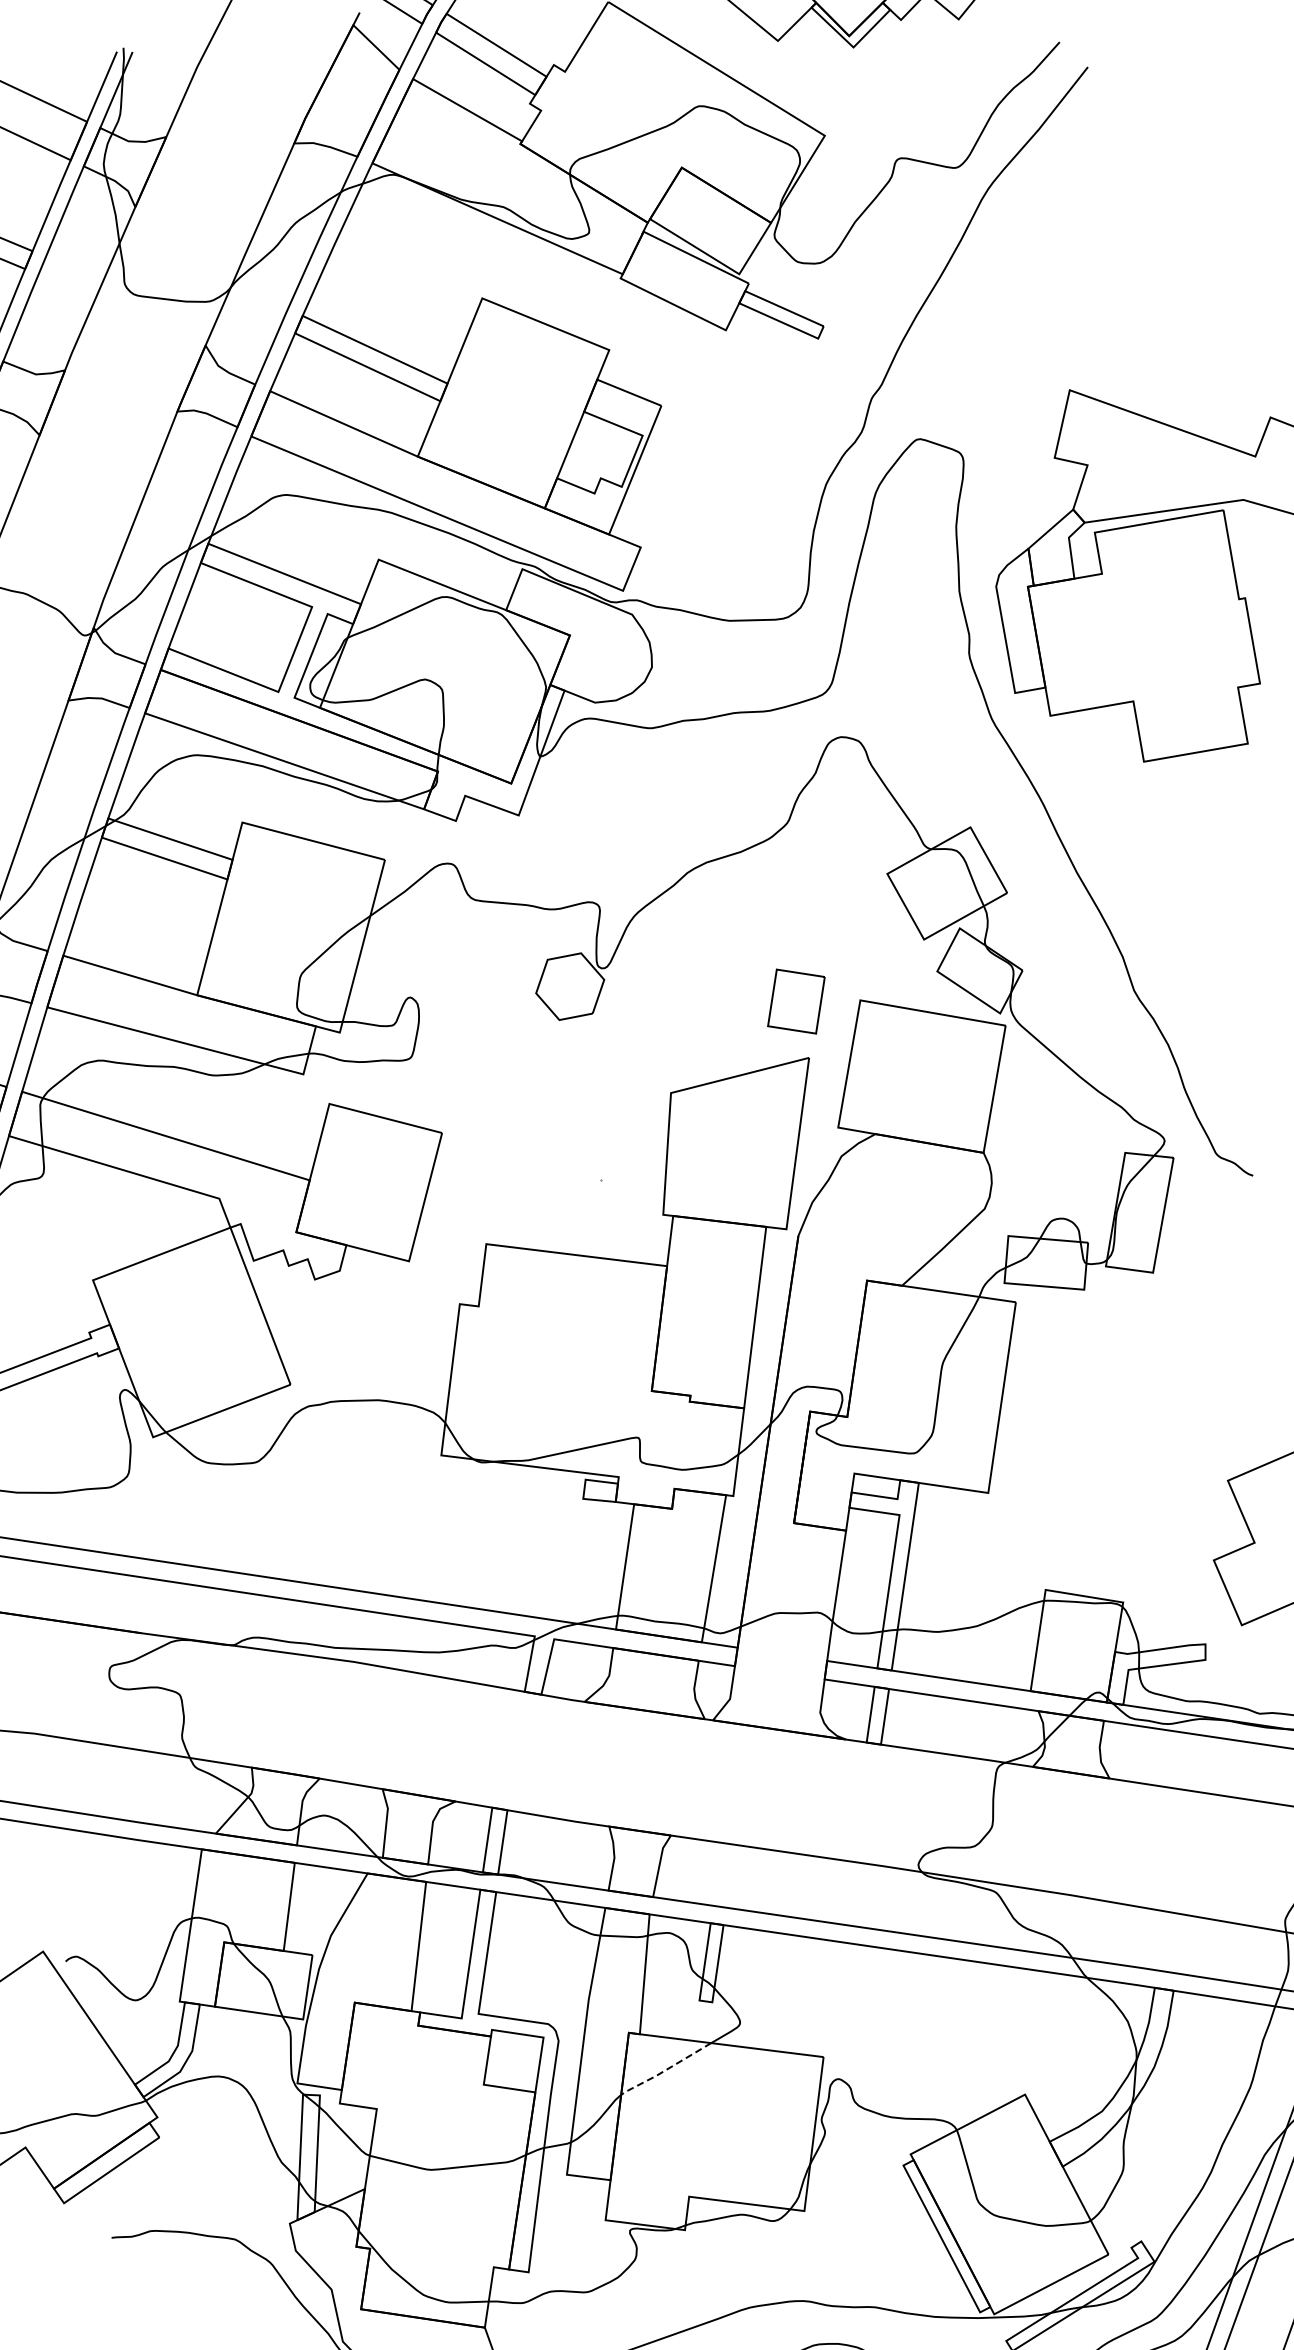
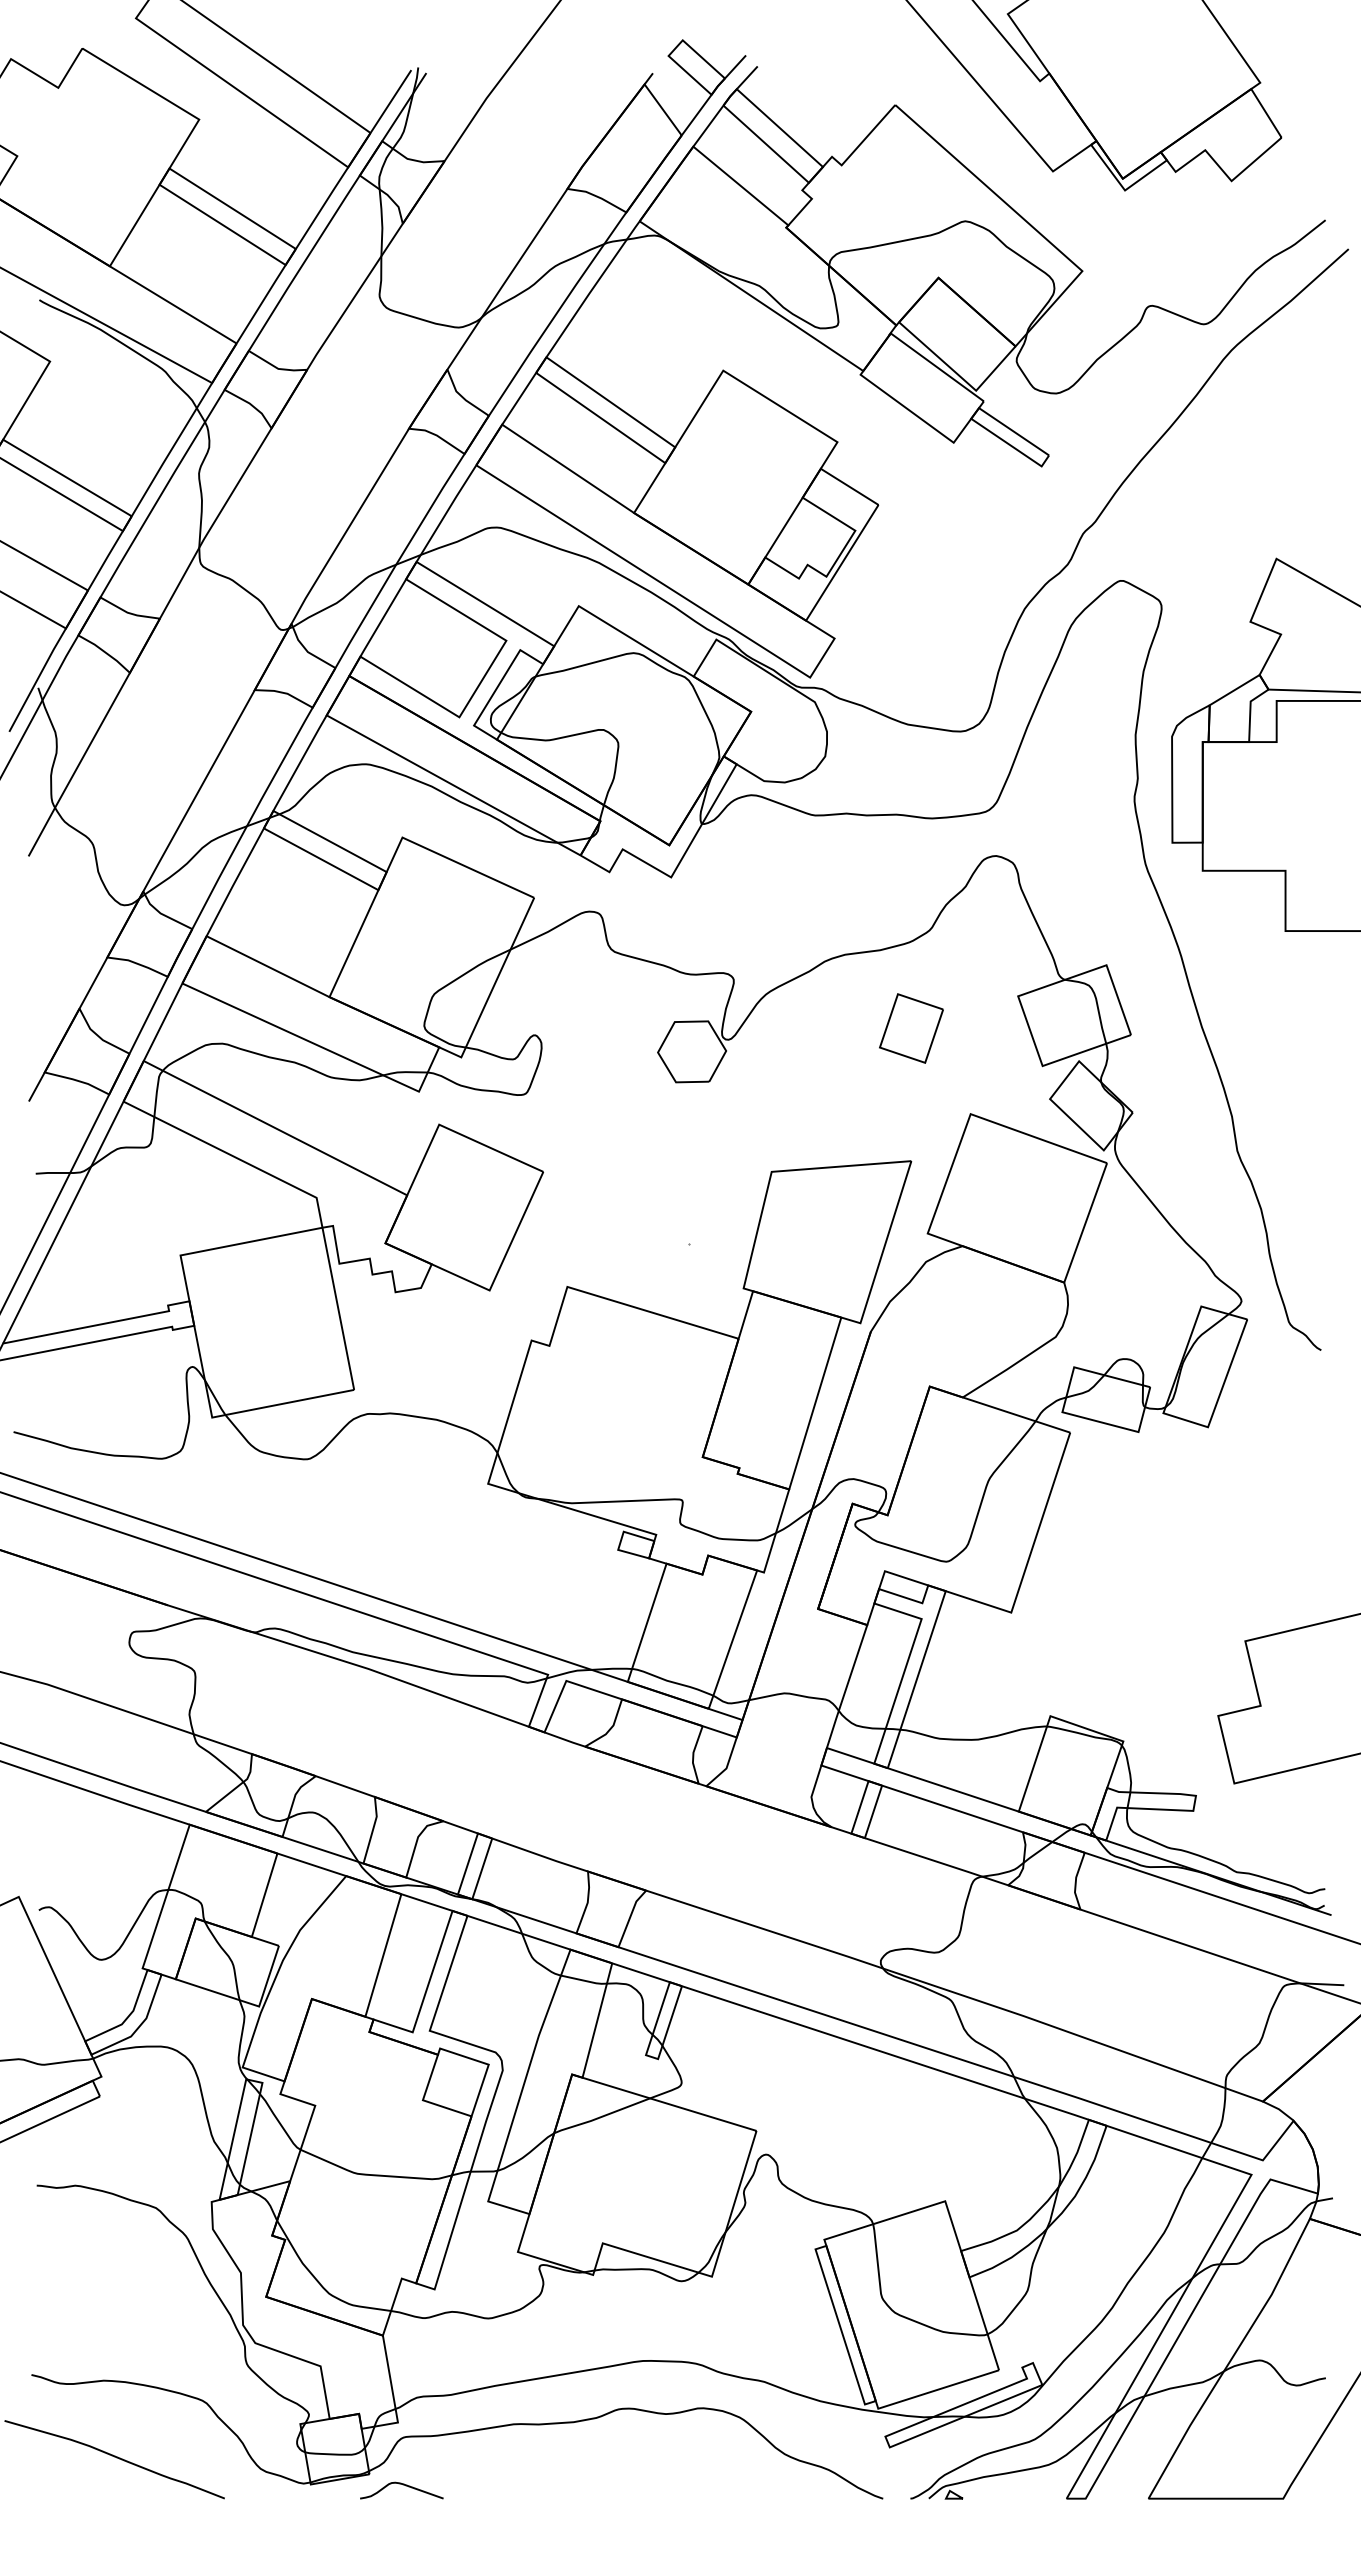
part: (796, 1001) -> (911, 1028), moved
line: (665, 2070) -> (601, 2117), dashed -> solid

